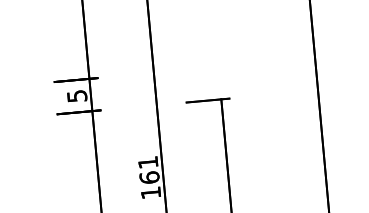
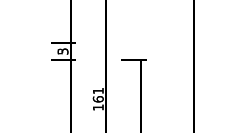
text: (74, 96) -> (61, 51), 5 -> 3

